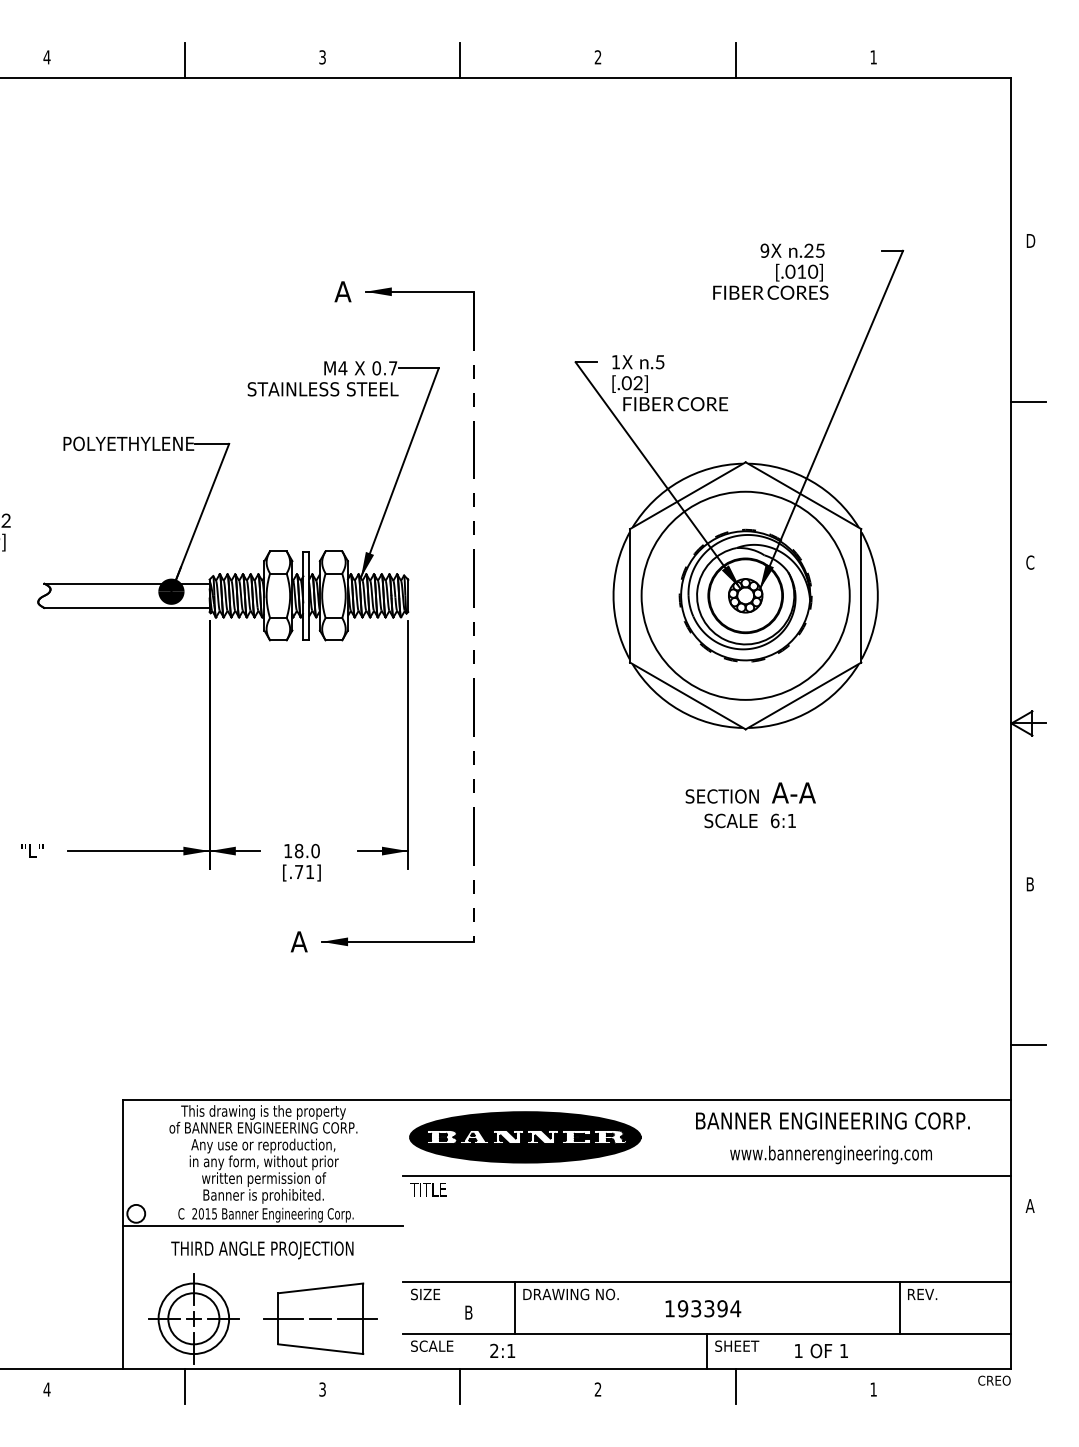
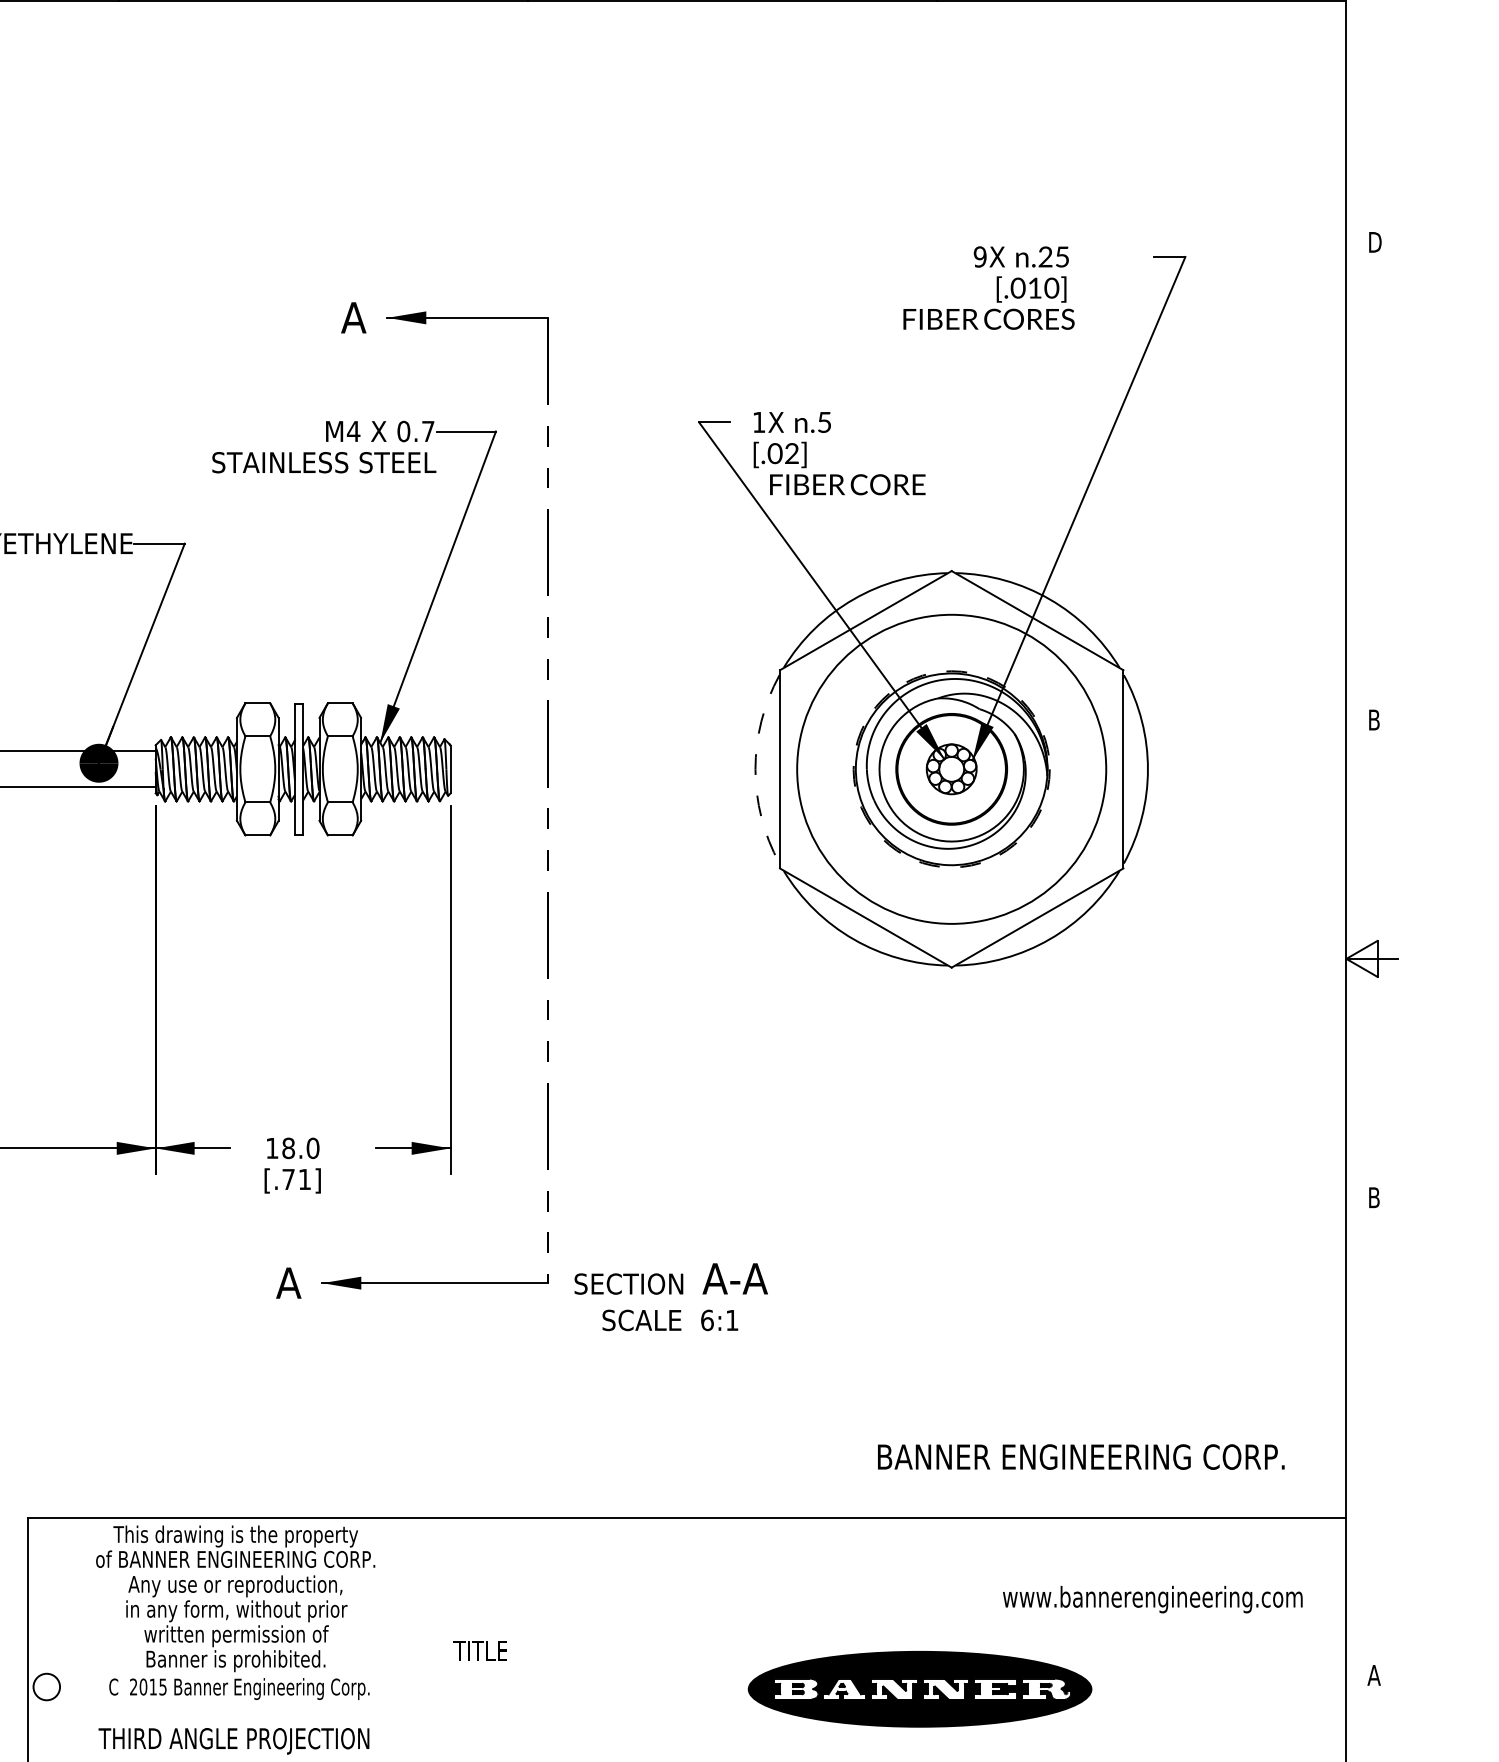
line: (1028, 401) -> (1371, 480), removed
text: (1030, 562) -> (1374, 719), C -> B
arc: (613, 595) -> (755, 768), solid -> dashed
text: (750, 805) -> (670, 1297), moved
line: (1028, 1045) -> (1371, 1437), removed
text: (832, 1120) -> (1080, 1456), moved
part: (525, 1137) -> (920, 1689), moved
text: (830, 1154) -> (1151, 1598), moved
line: (707, 1175) -> (895, 1630), removed
line: (263, 1225) -> (235, 1704), removed

